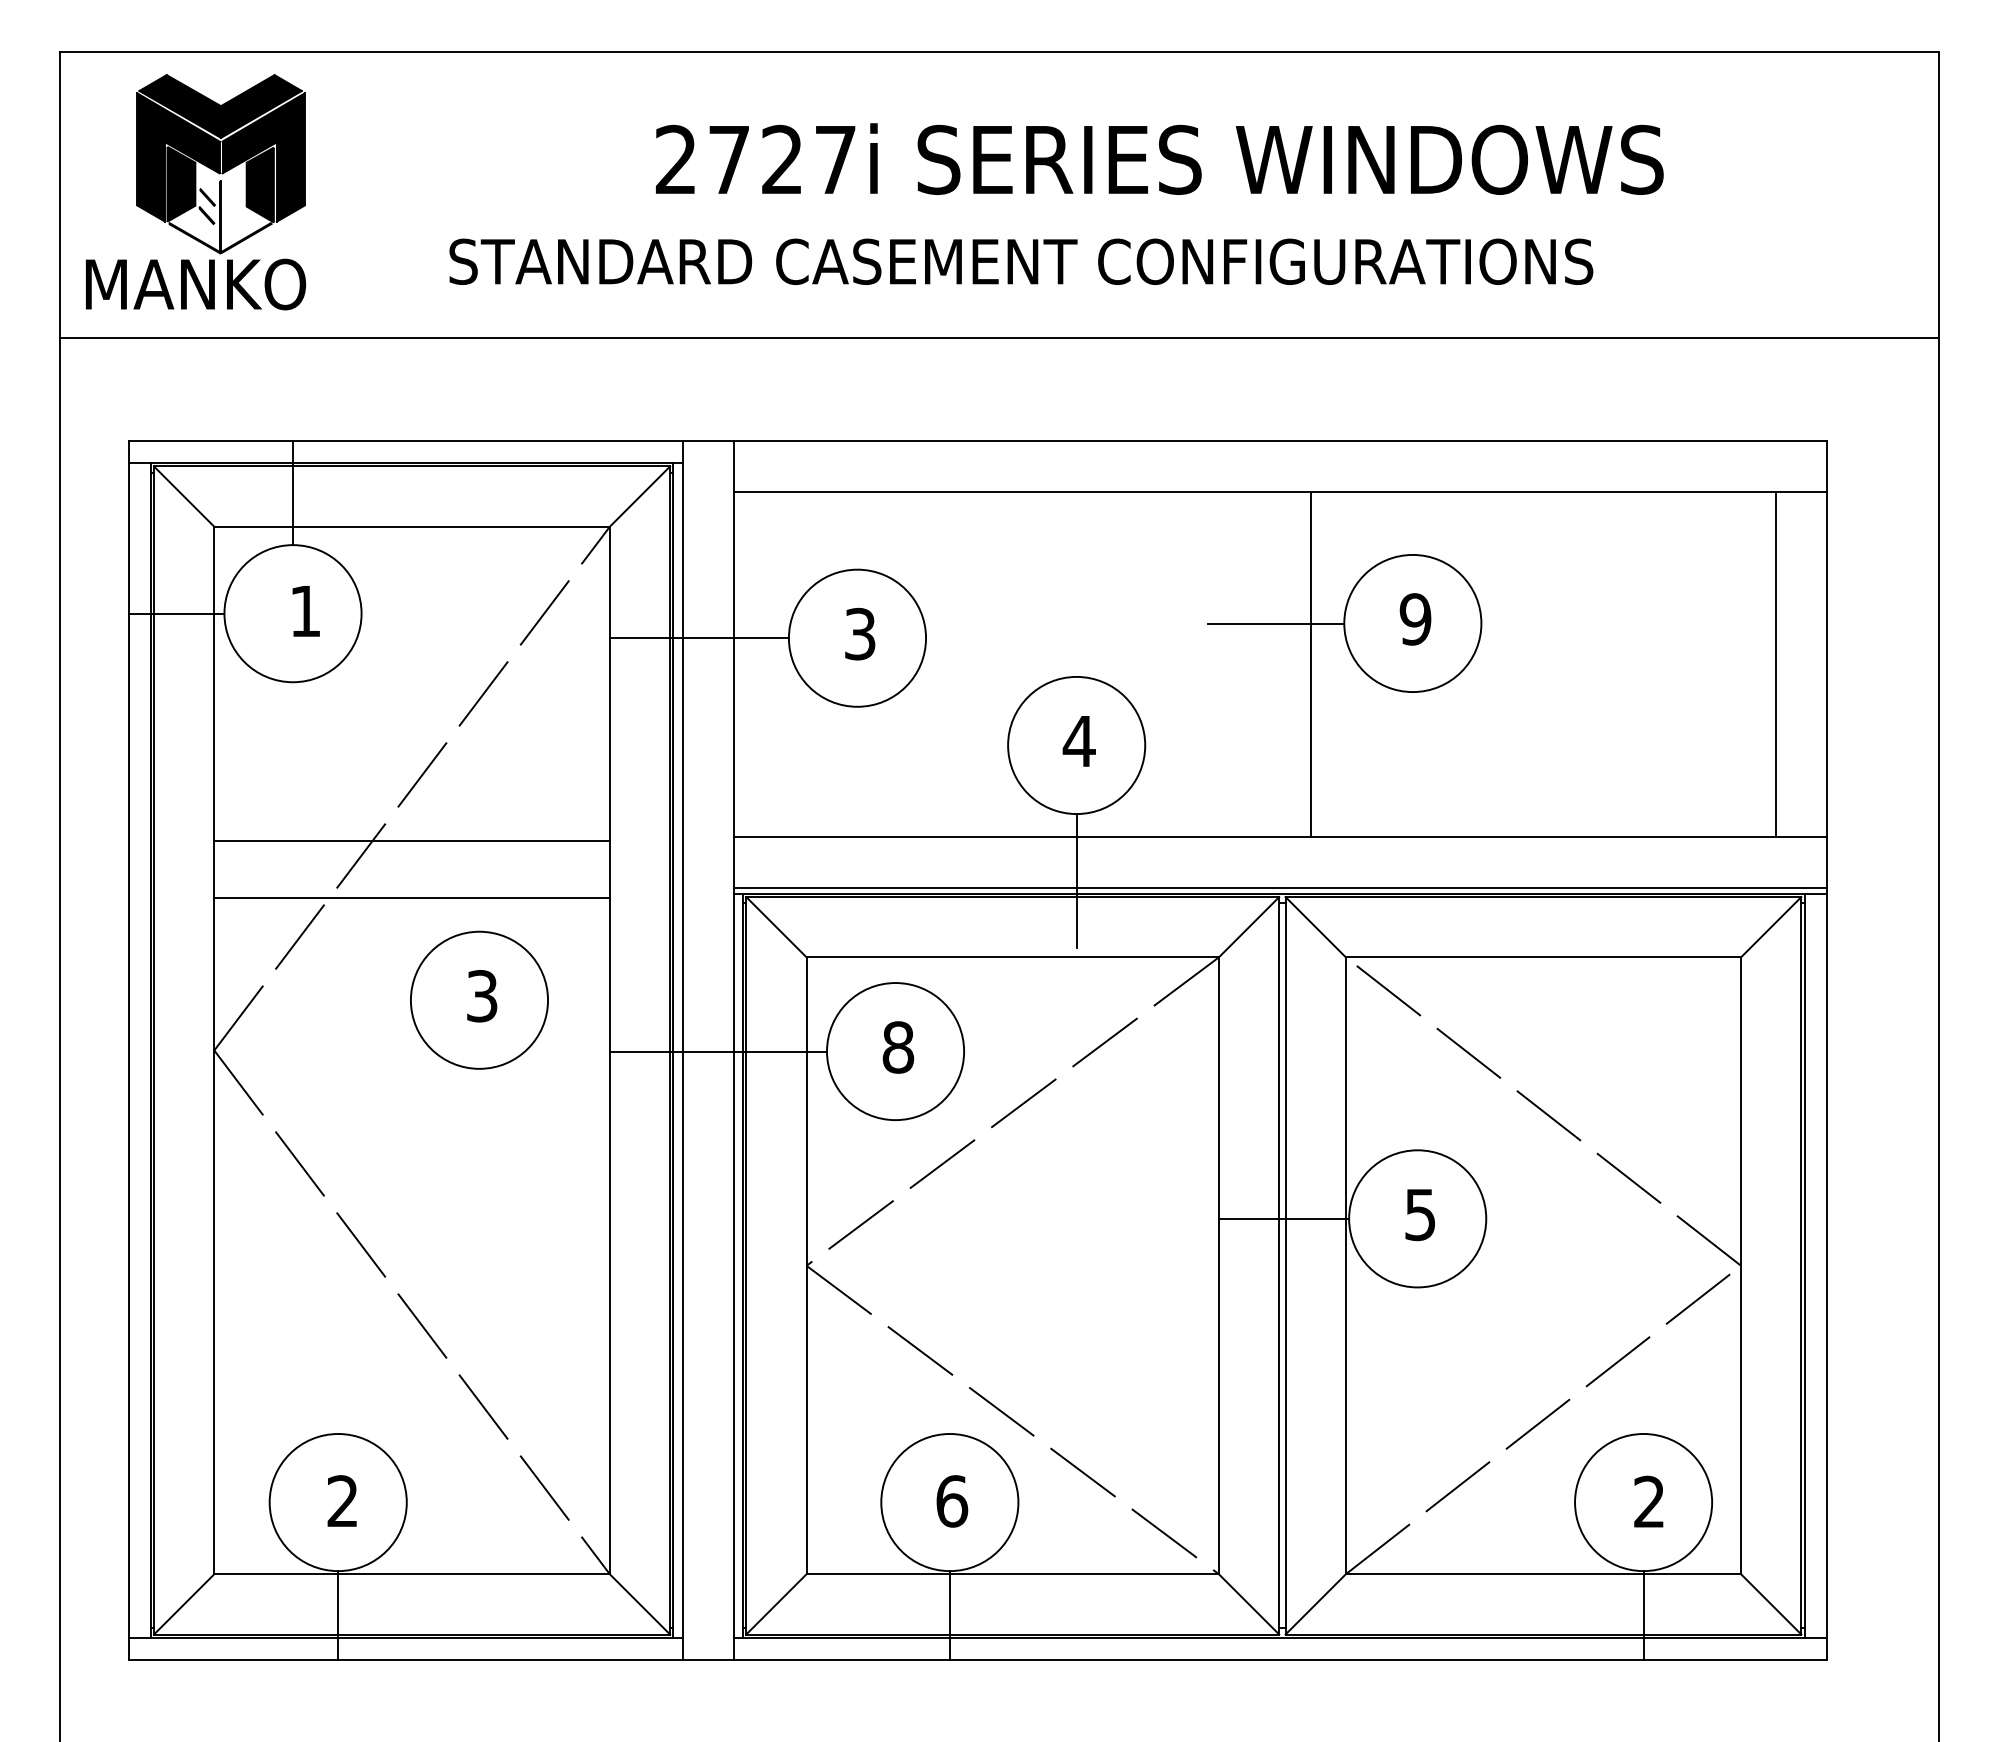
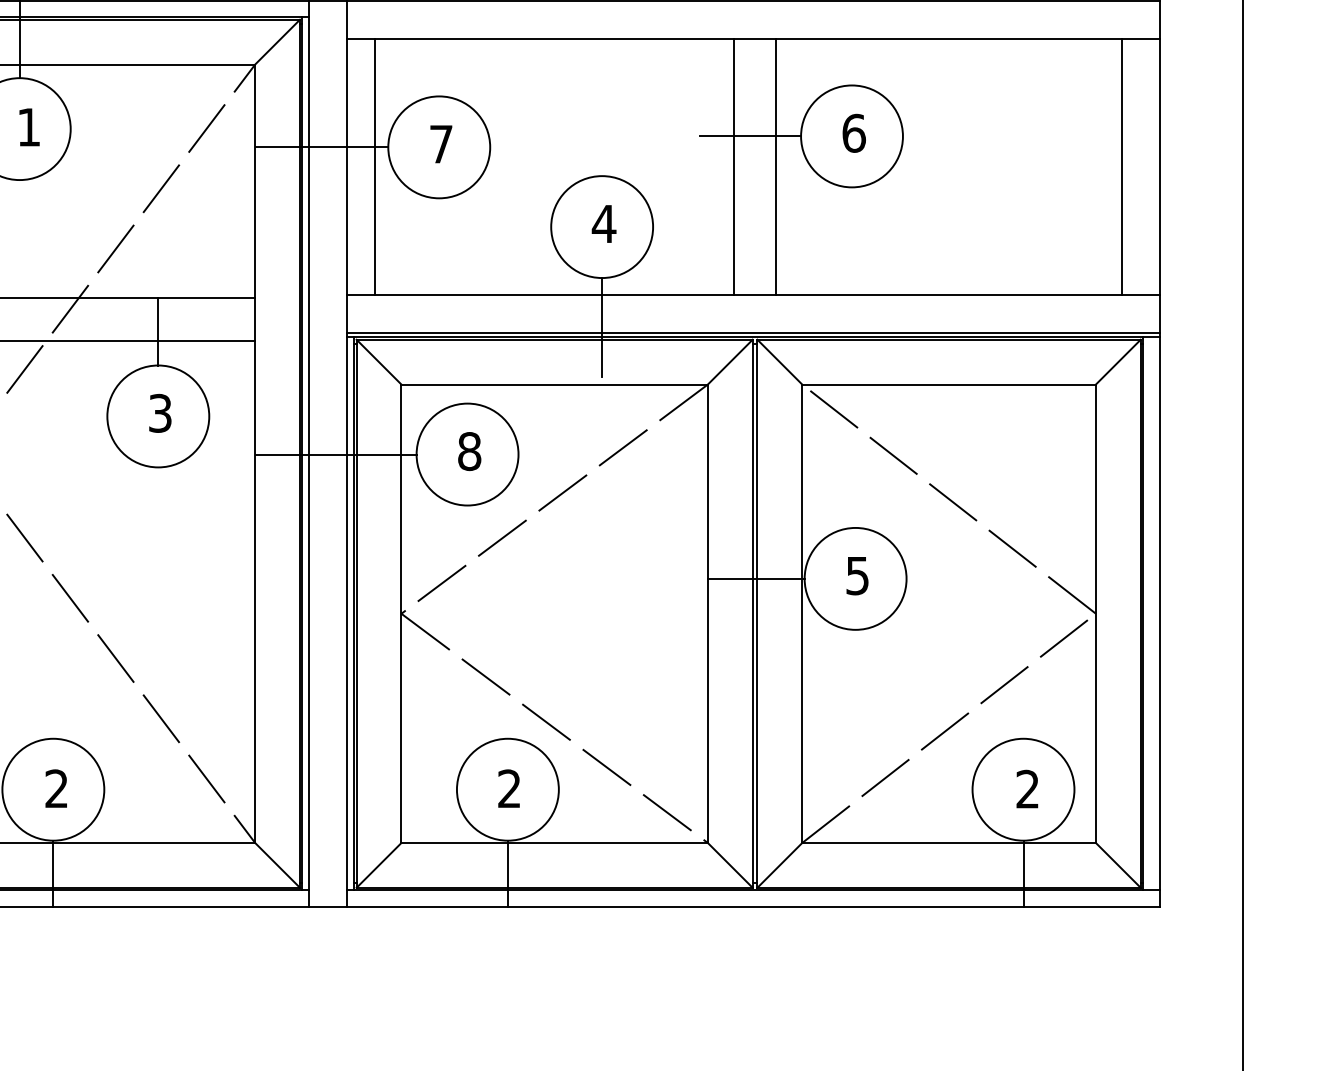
text: (1415, 619) -> (853, 133), 9 -> 6
text: (860, 633) -> (441, 143), 3 -> 7
line: (771, 663) -> (375, 166), added
line: (1253, 663) -> (733, 166), added
line: (479, 886) -> (158, 331), added
text: (952, 1501) -> (509, 788), 6 -> 2

